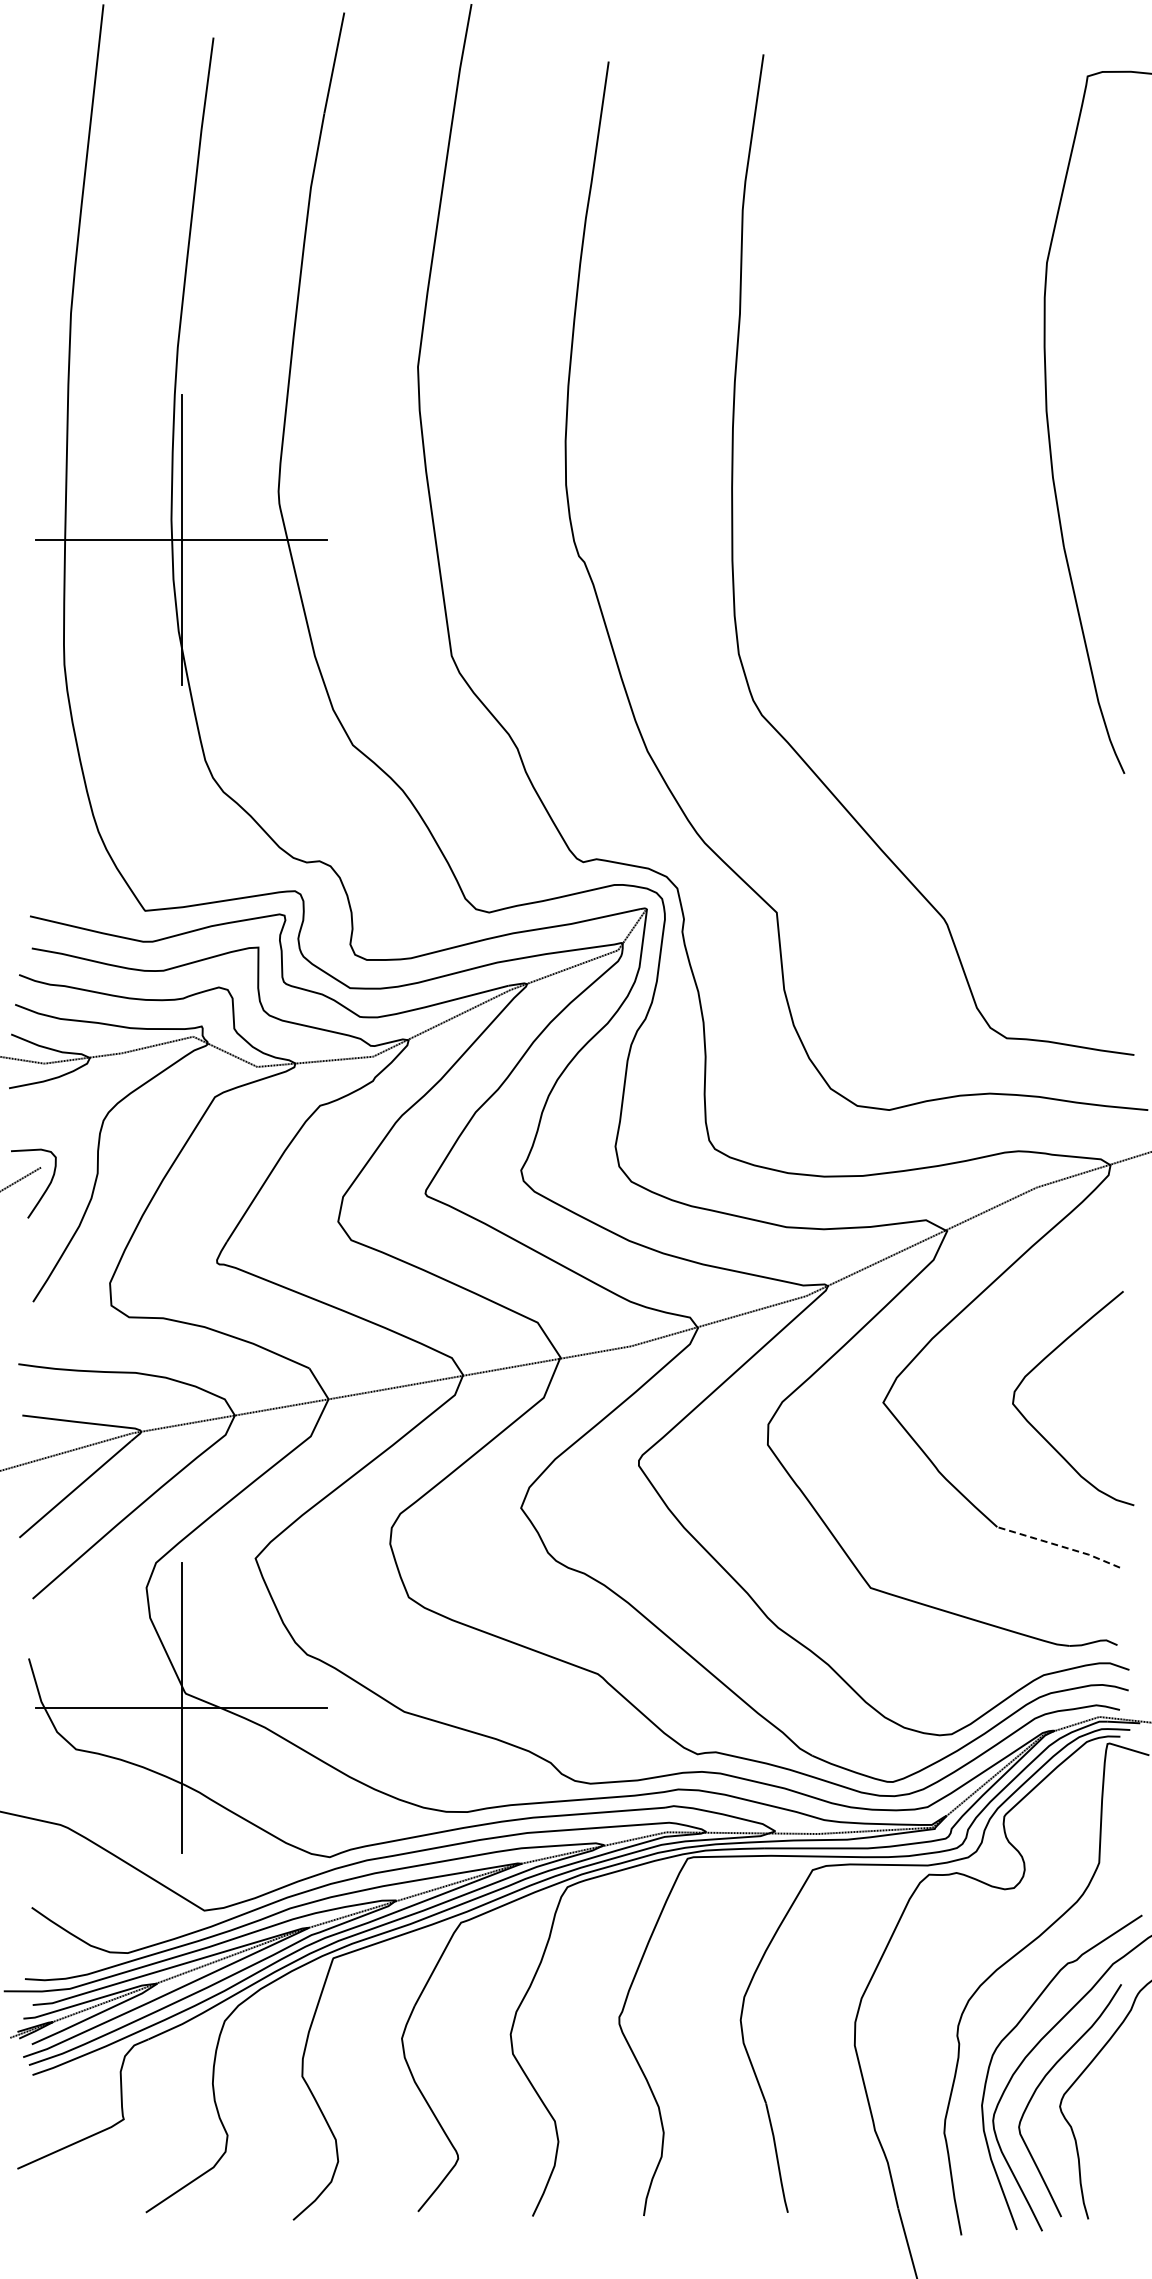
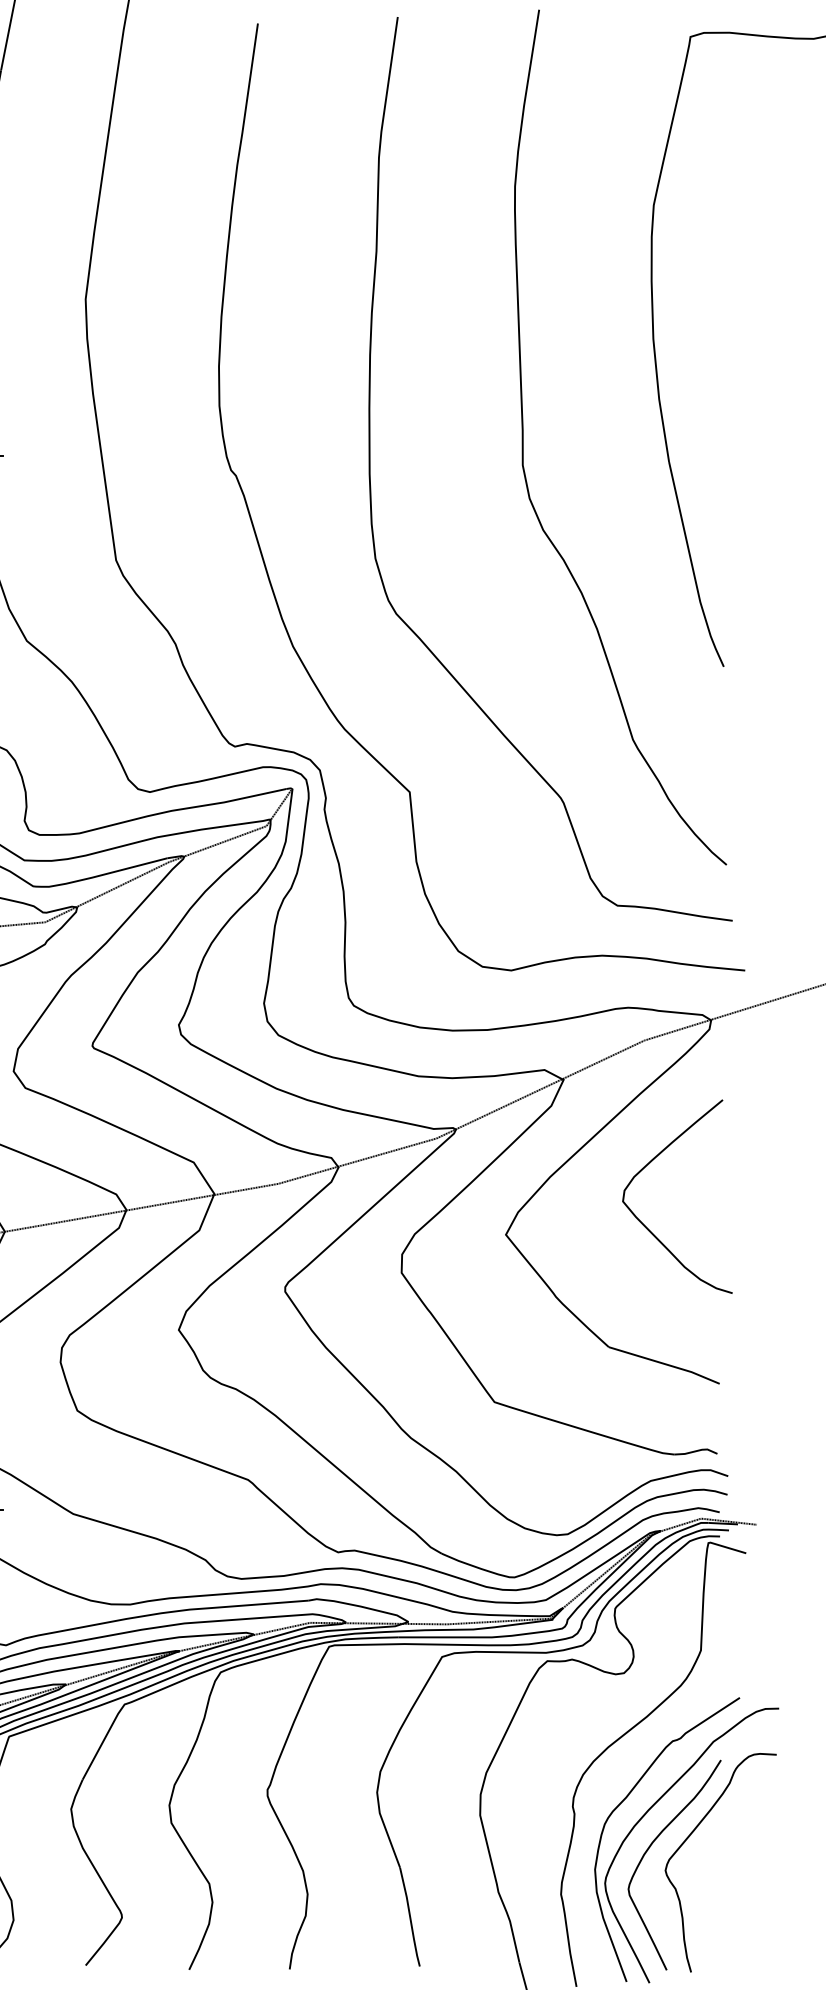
curve: (902, 519) -> (523, 437), added
curve: (1043, 1361) -> (650, 1163), moved
line: (1059, 1545) -> (665, 1363), dashed -> solid

